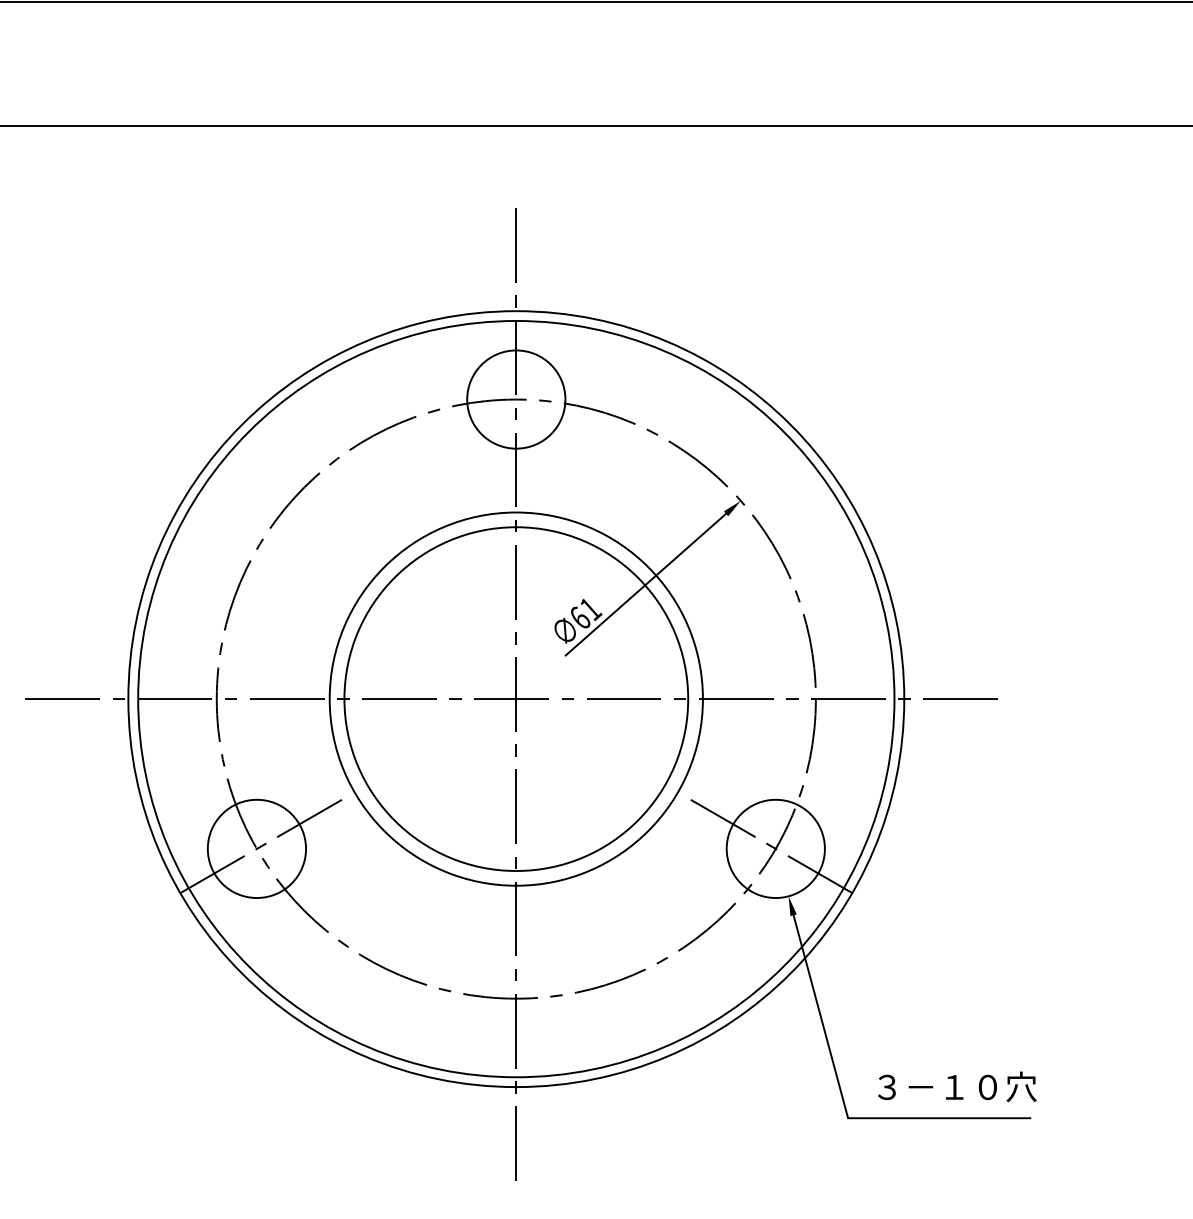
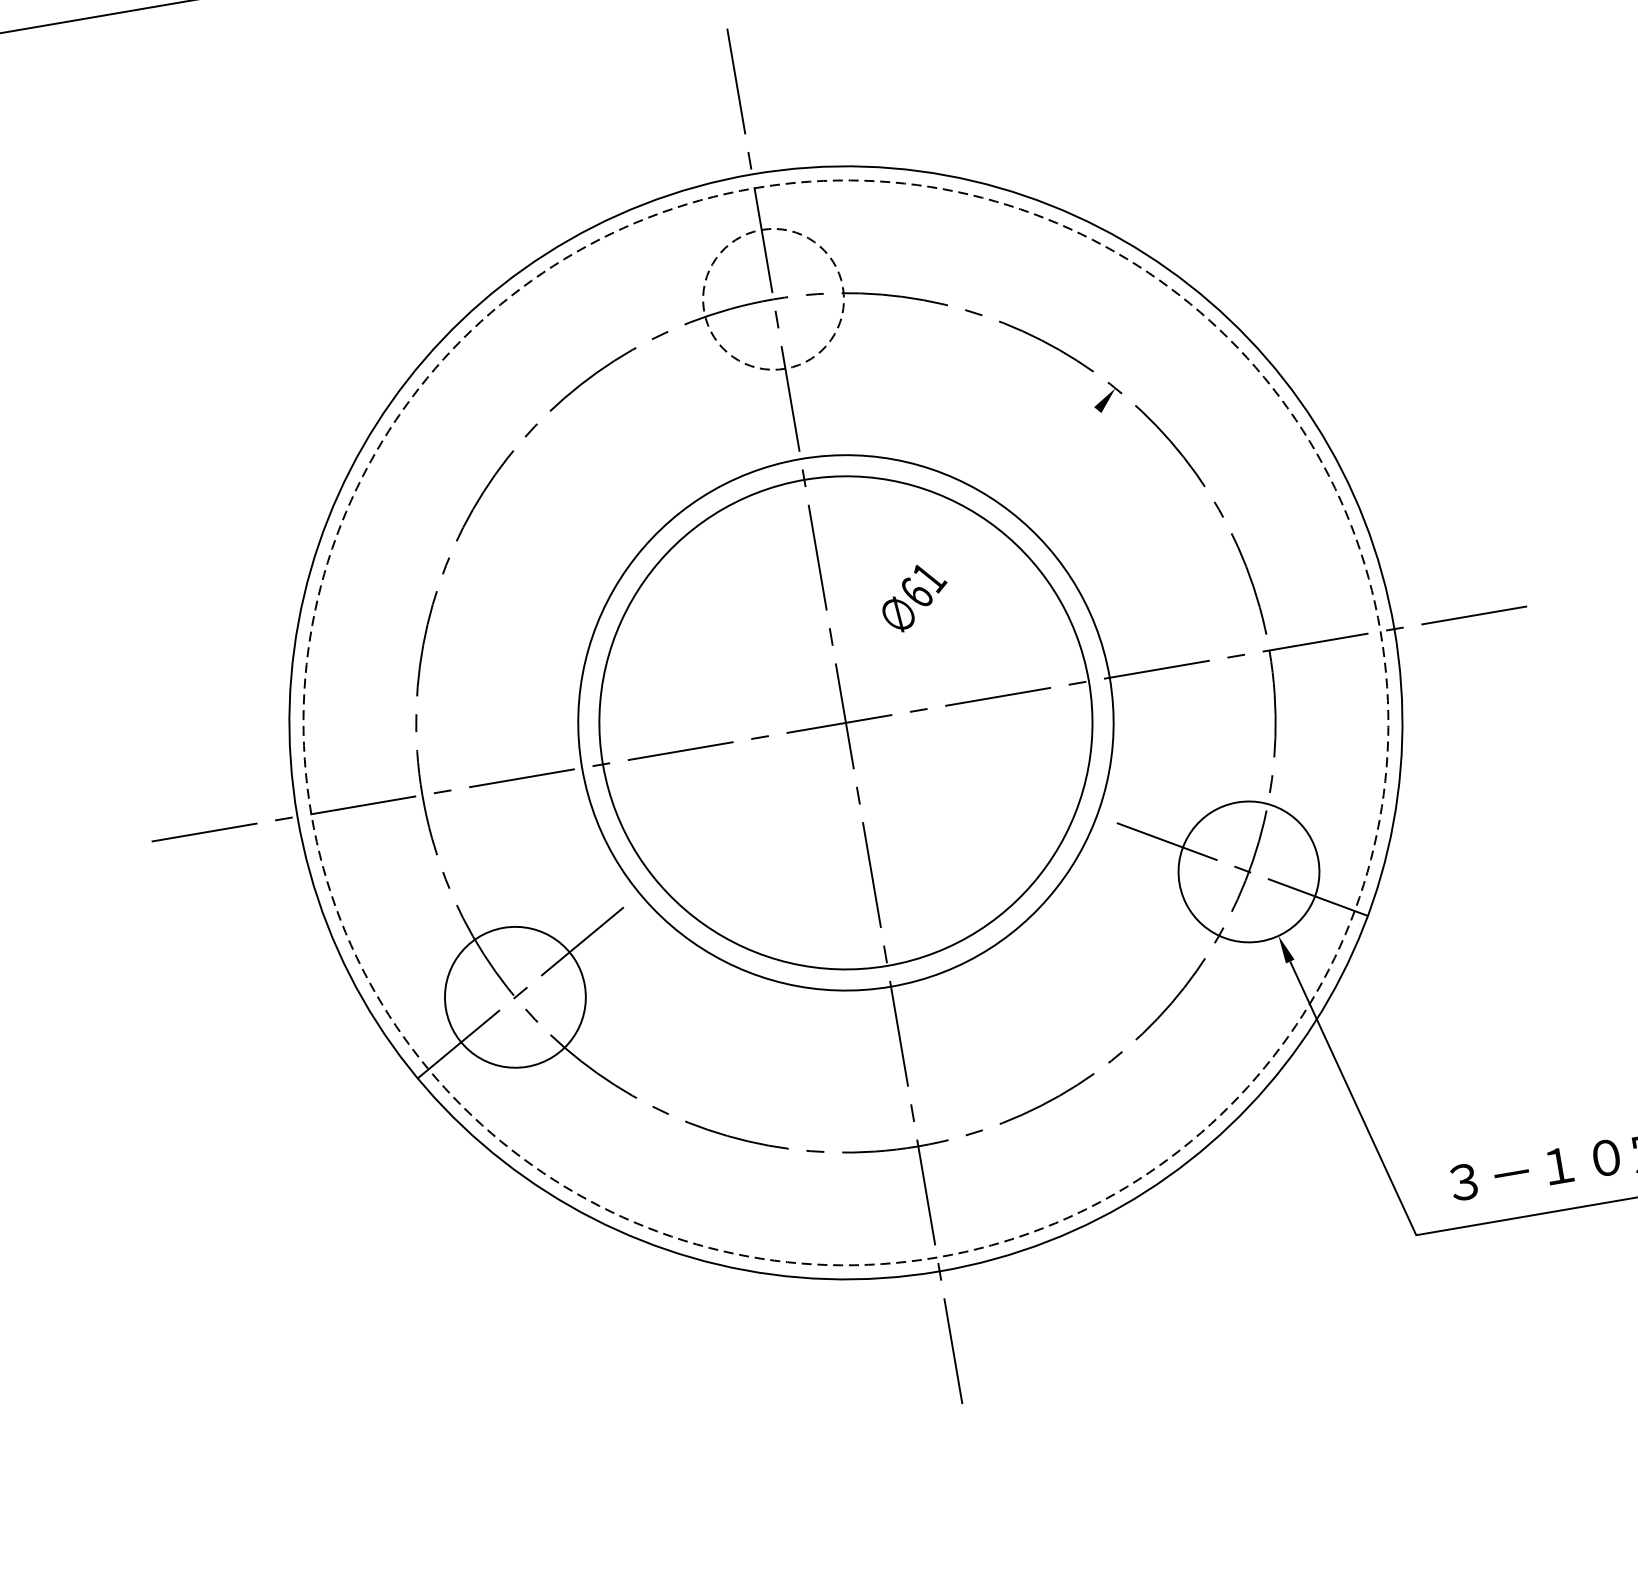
circle: (516, 399) -> (773, 299), solid -> dashed
line: (645, 584) -> (1000, 529), removed
circle: (516, 698) -> (846, 721), solid -> dashed

